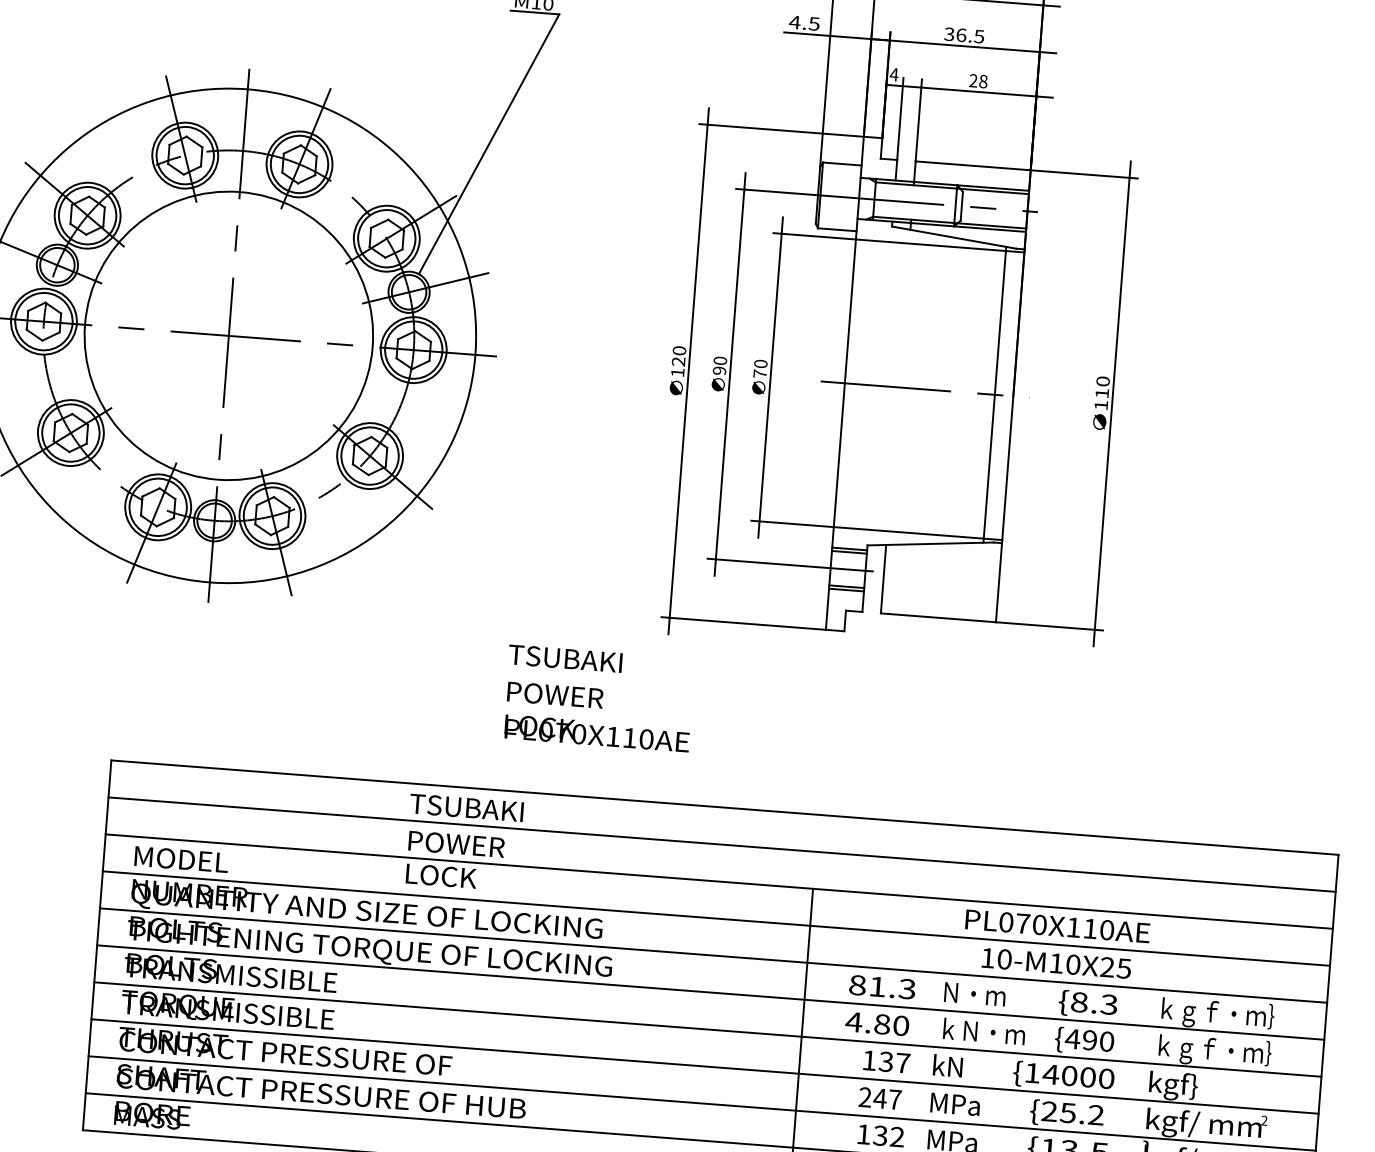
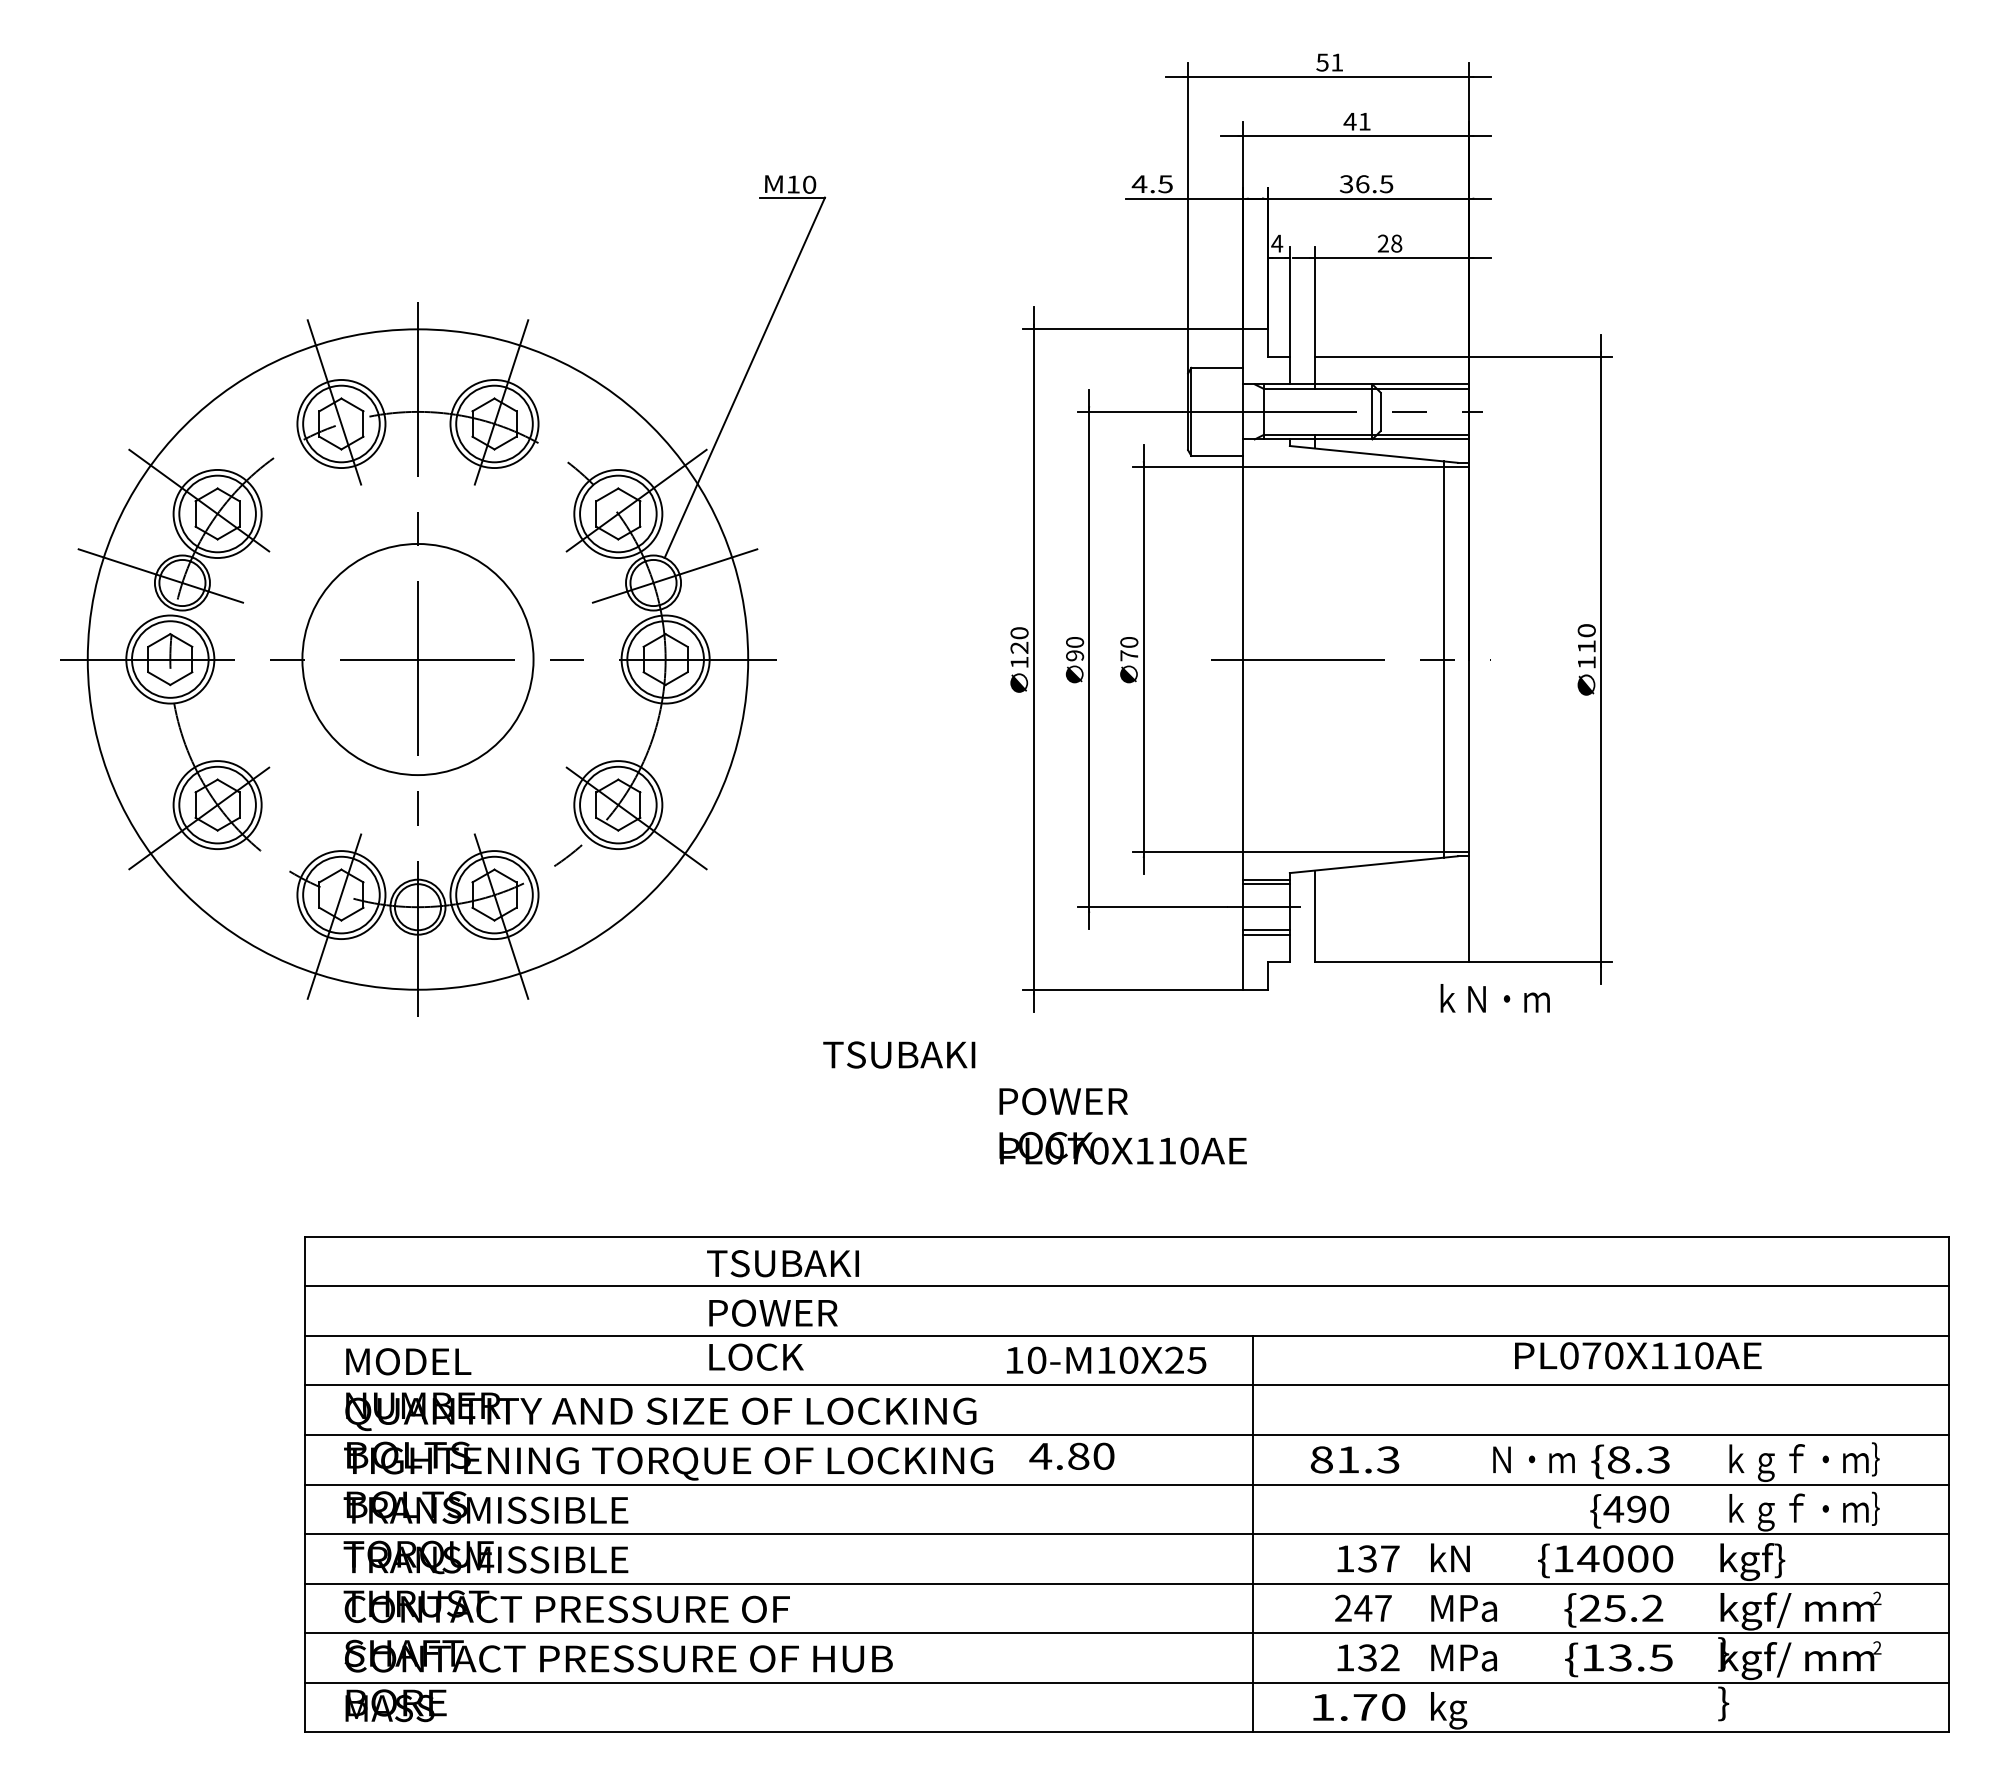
circle: (228, 335) -> (417, 659), size x0.6
text: (597, 717) -> (1122, 1126), moved
text: (1058, 926) -> (1638, 1355), moved
text: (1056, 962) -> (1106, 1359), moved
text: (974, 994) -> (1533, 1459), moved
text: (877, 1023) -> (1071, 1455), moved
text: (983, 1031) -> (1494, 998), moved

